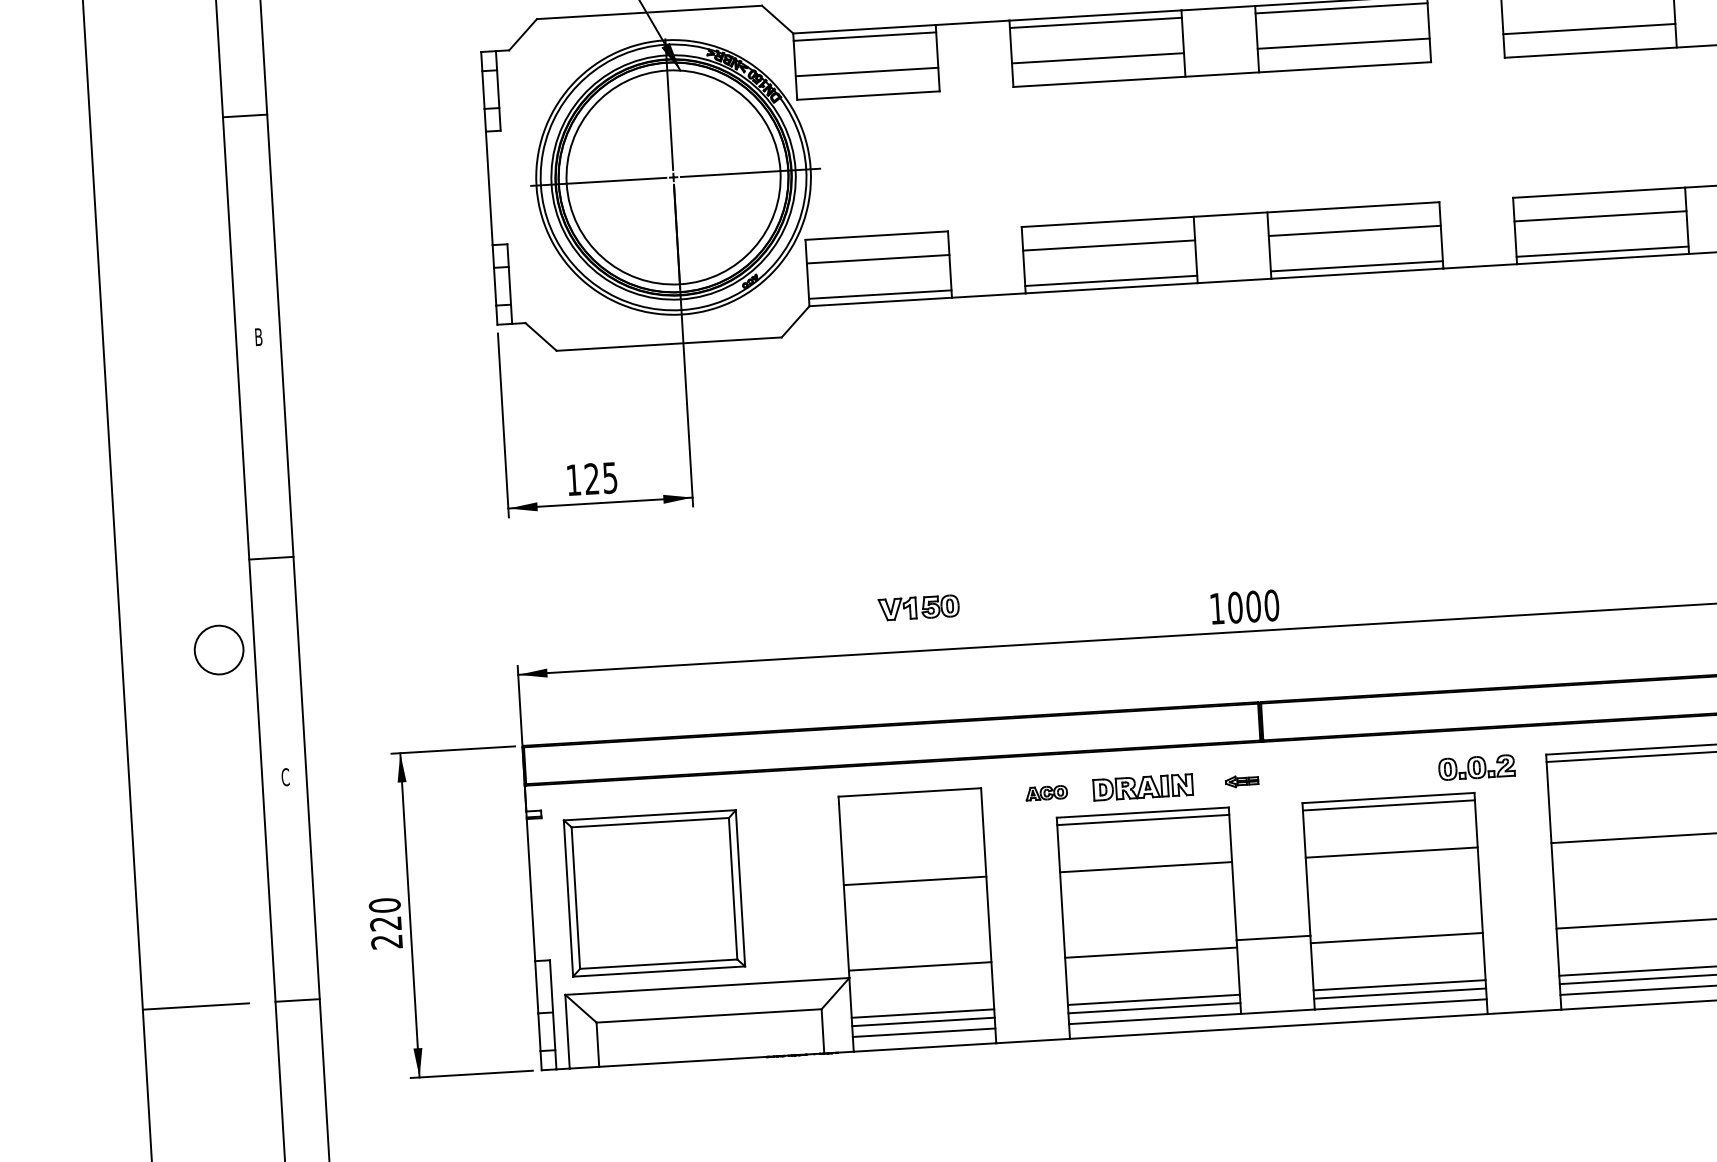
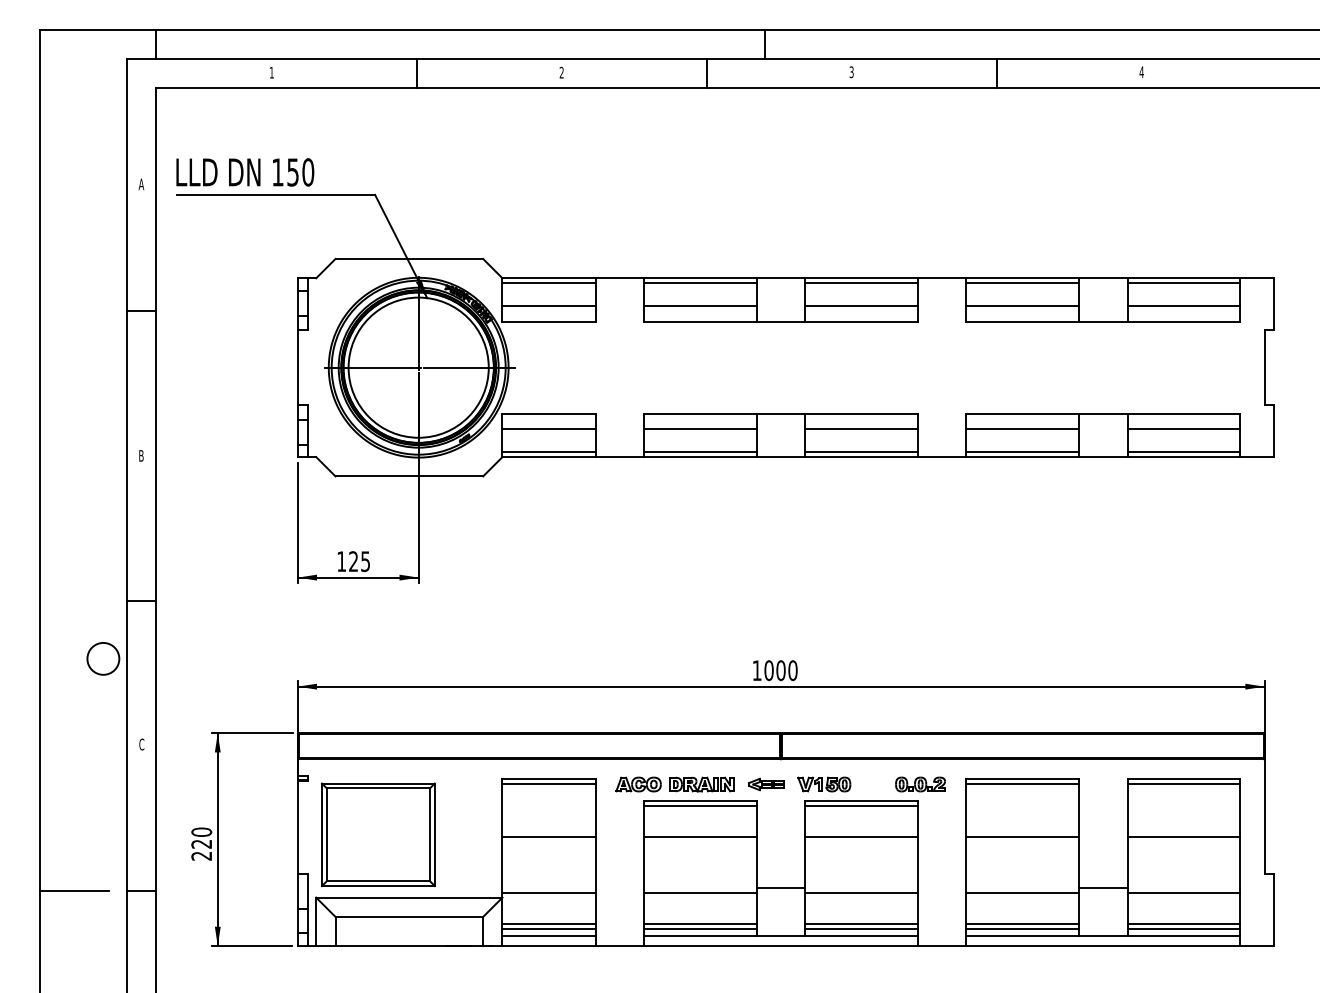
part: (919, 607) -> (824, 784), moved
part: (1241, 781) -> (766, 784), size x1.67
part: (1046, 793) -> (638, 784), size x1.67
line: (909, 799) -> (548, 783), added

